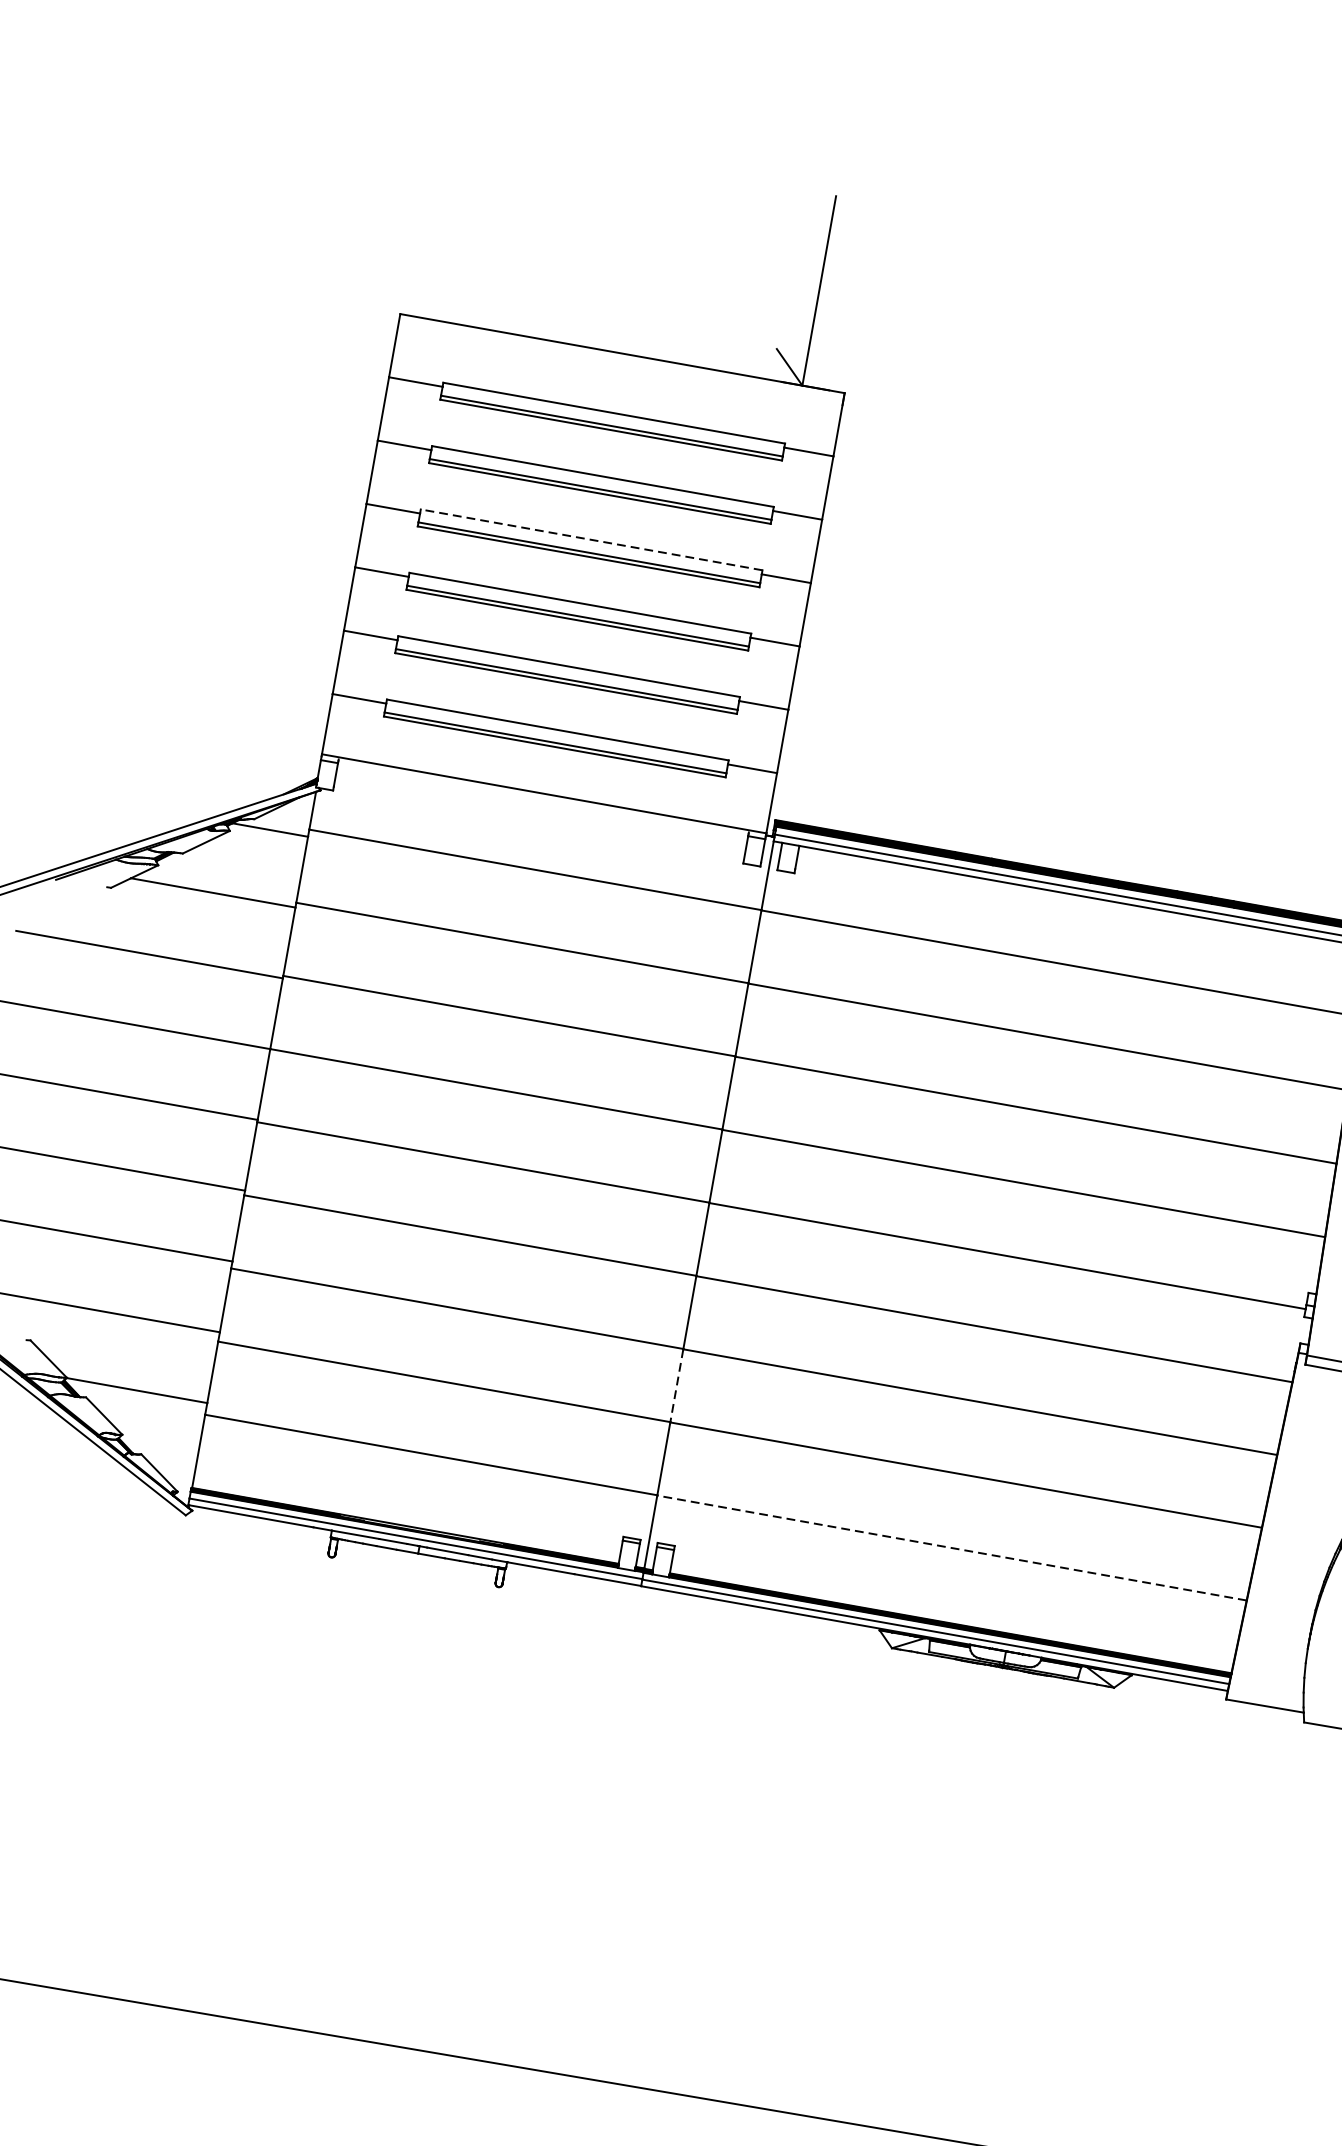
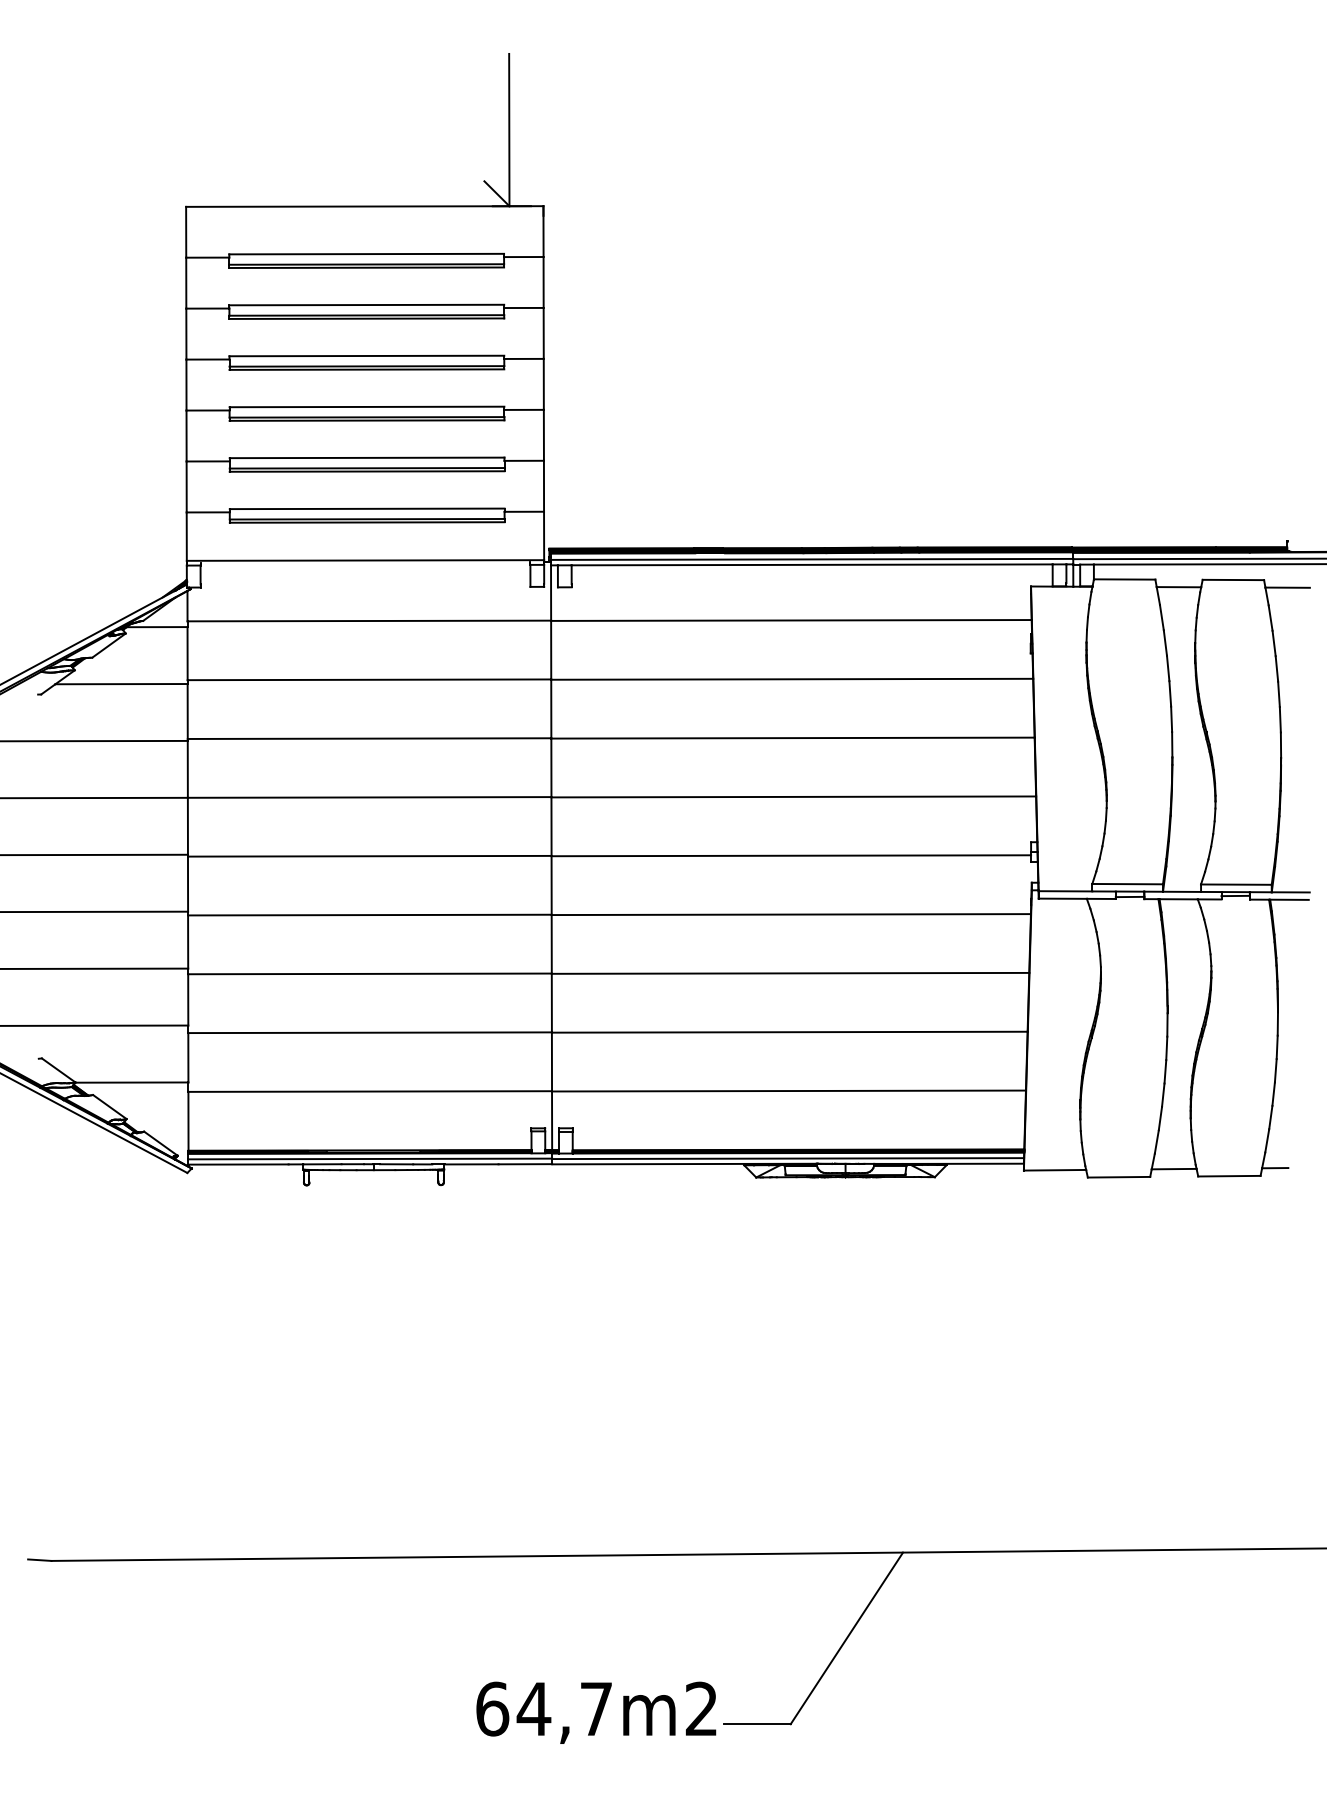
line: (591, 540) -> (366, 356), dashed -> solid
line: (676, 1386) -> (551, 1003), dashed -> solid
line: (951, 1548) -> (788, 1091), dashed -> solid

